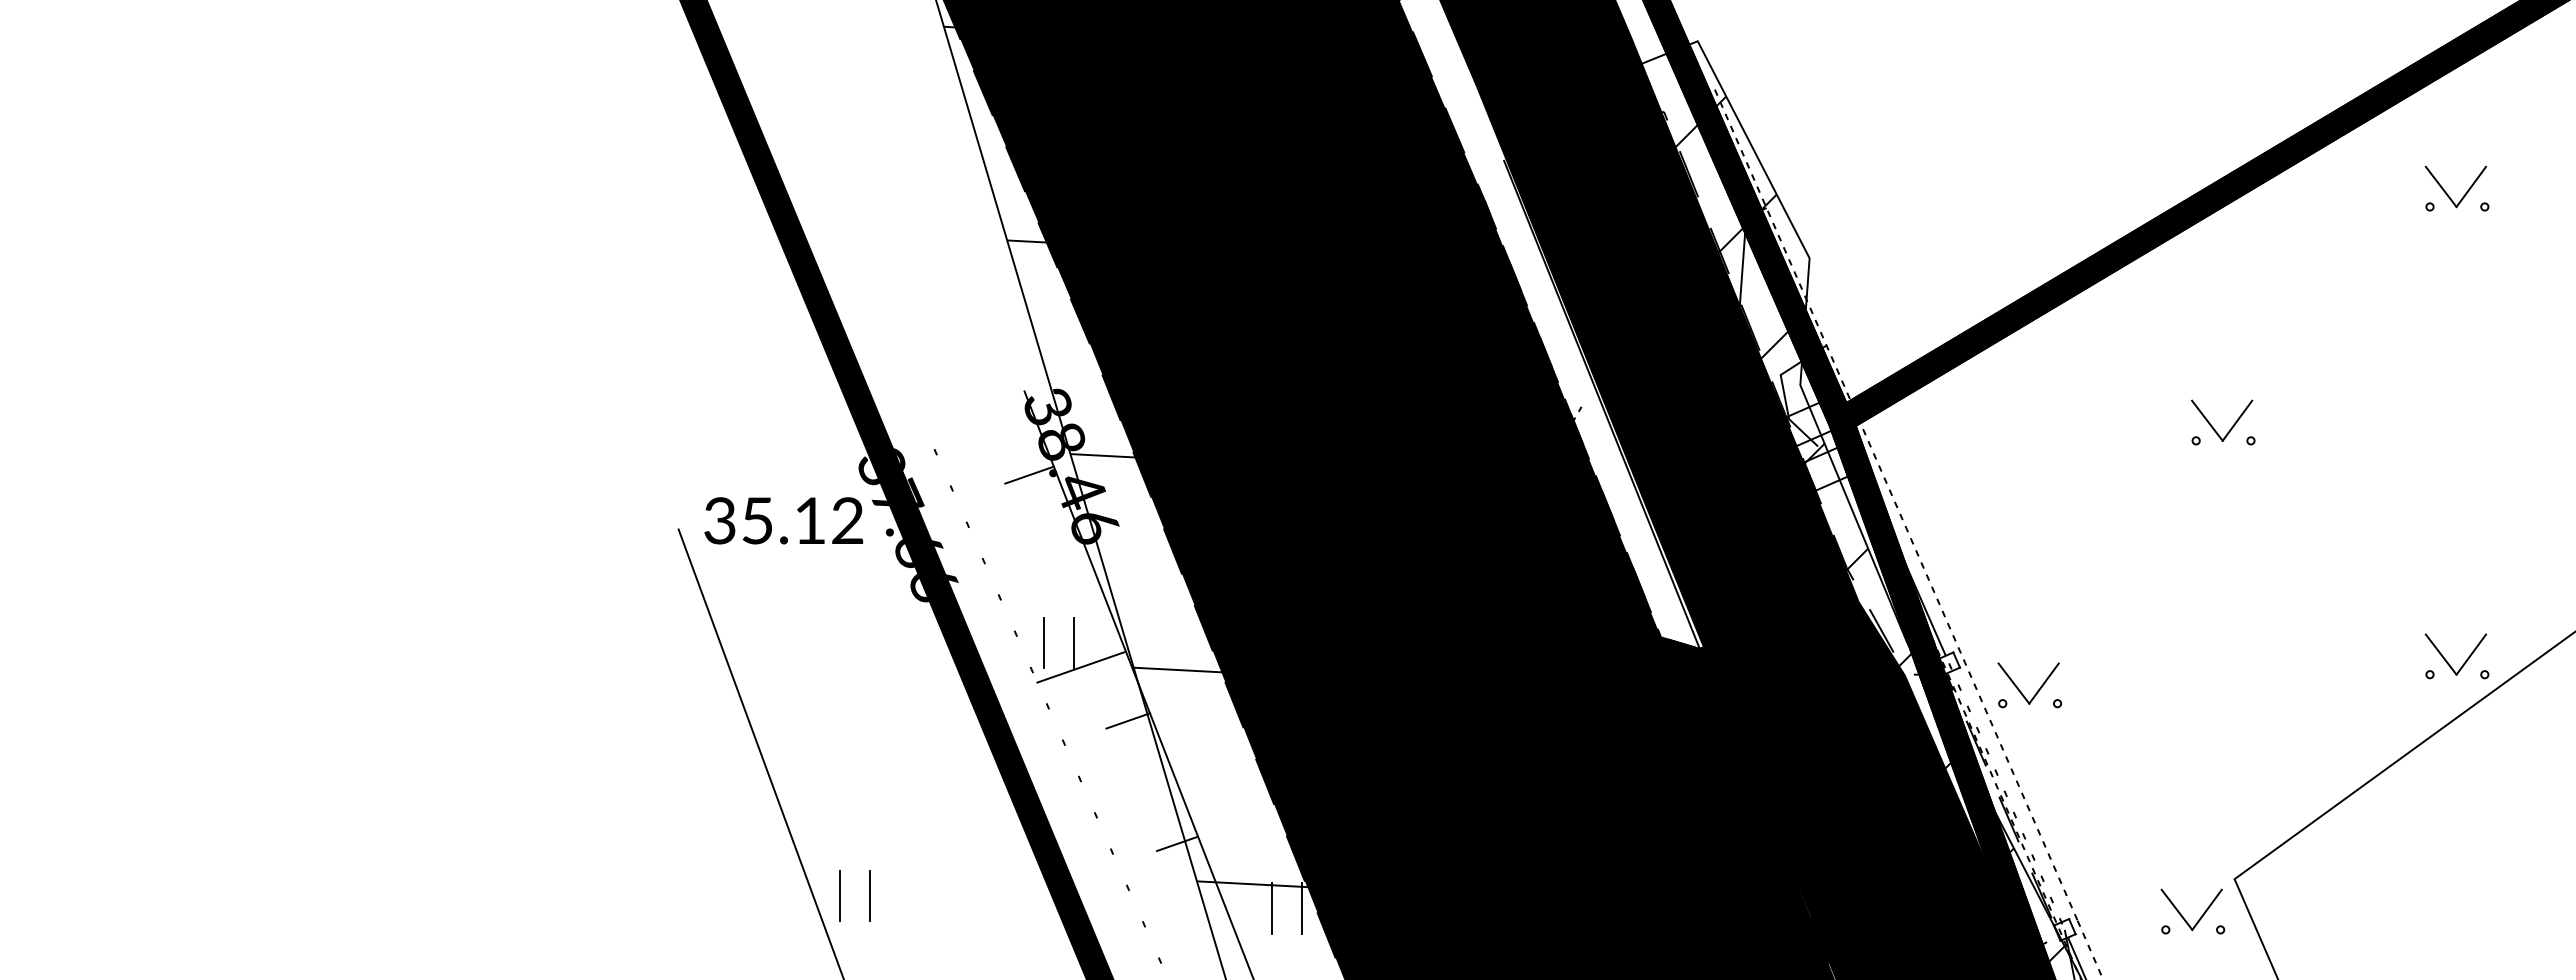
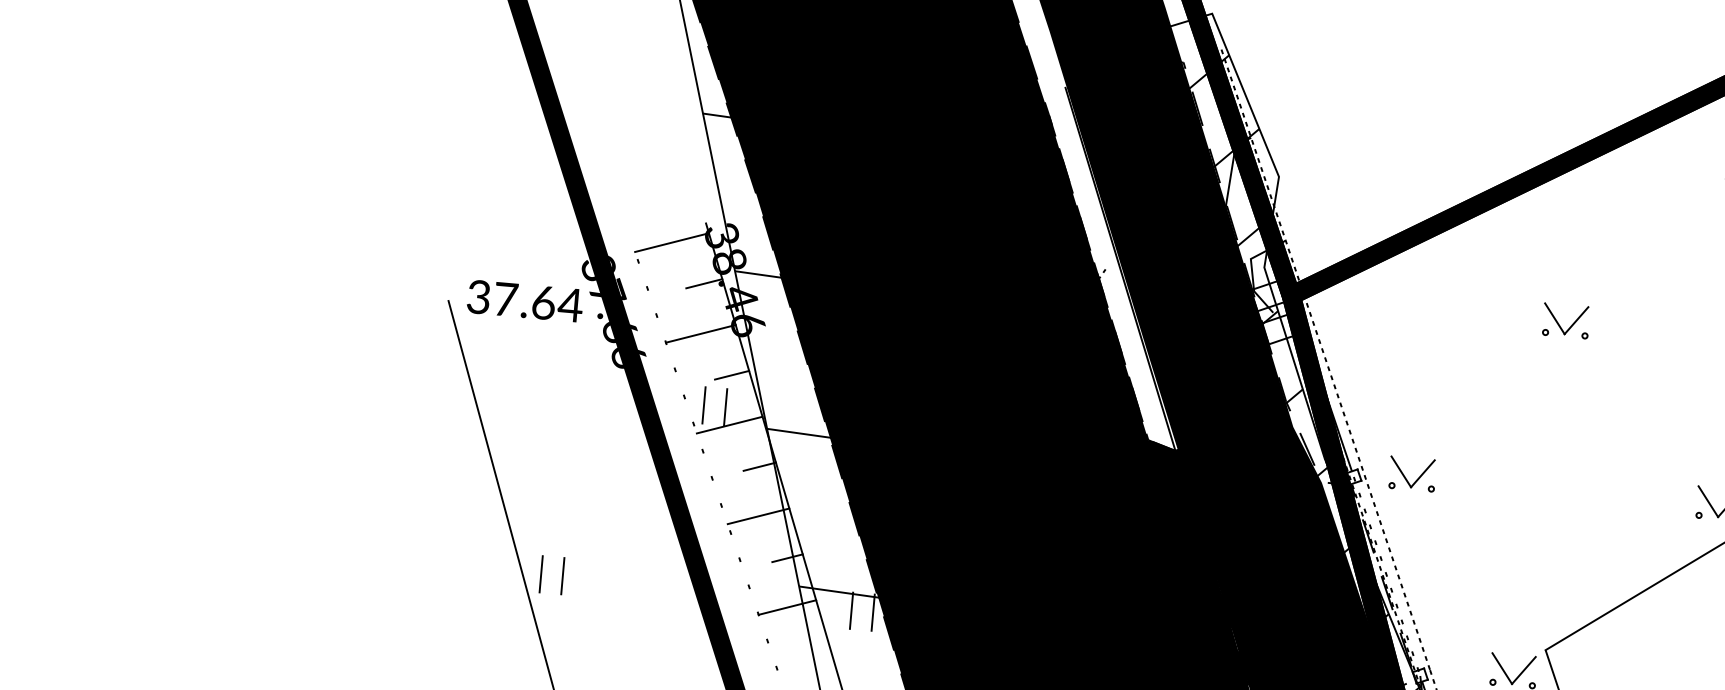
line: (979, 421) -> (671, 242), added
text: (803, 520) -> (538, 302), 35.12 -> 37.64
line: (1030, 544) -> (700, 333), added
line: (1078, 598) -> (731, 375), added
part: (2037, 690) -> (1417, 478), moved
line: (1132, 789) -> (758, 516), added
line: (1183, 911) -> (787, 607), added

